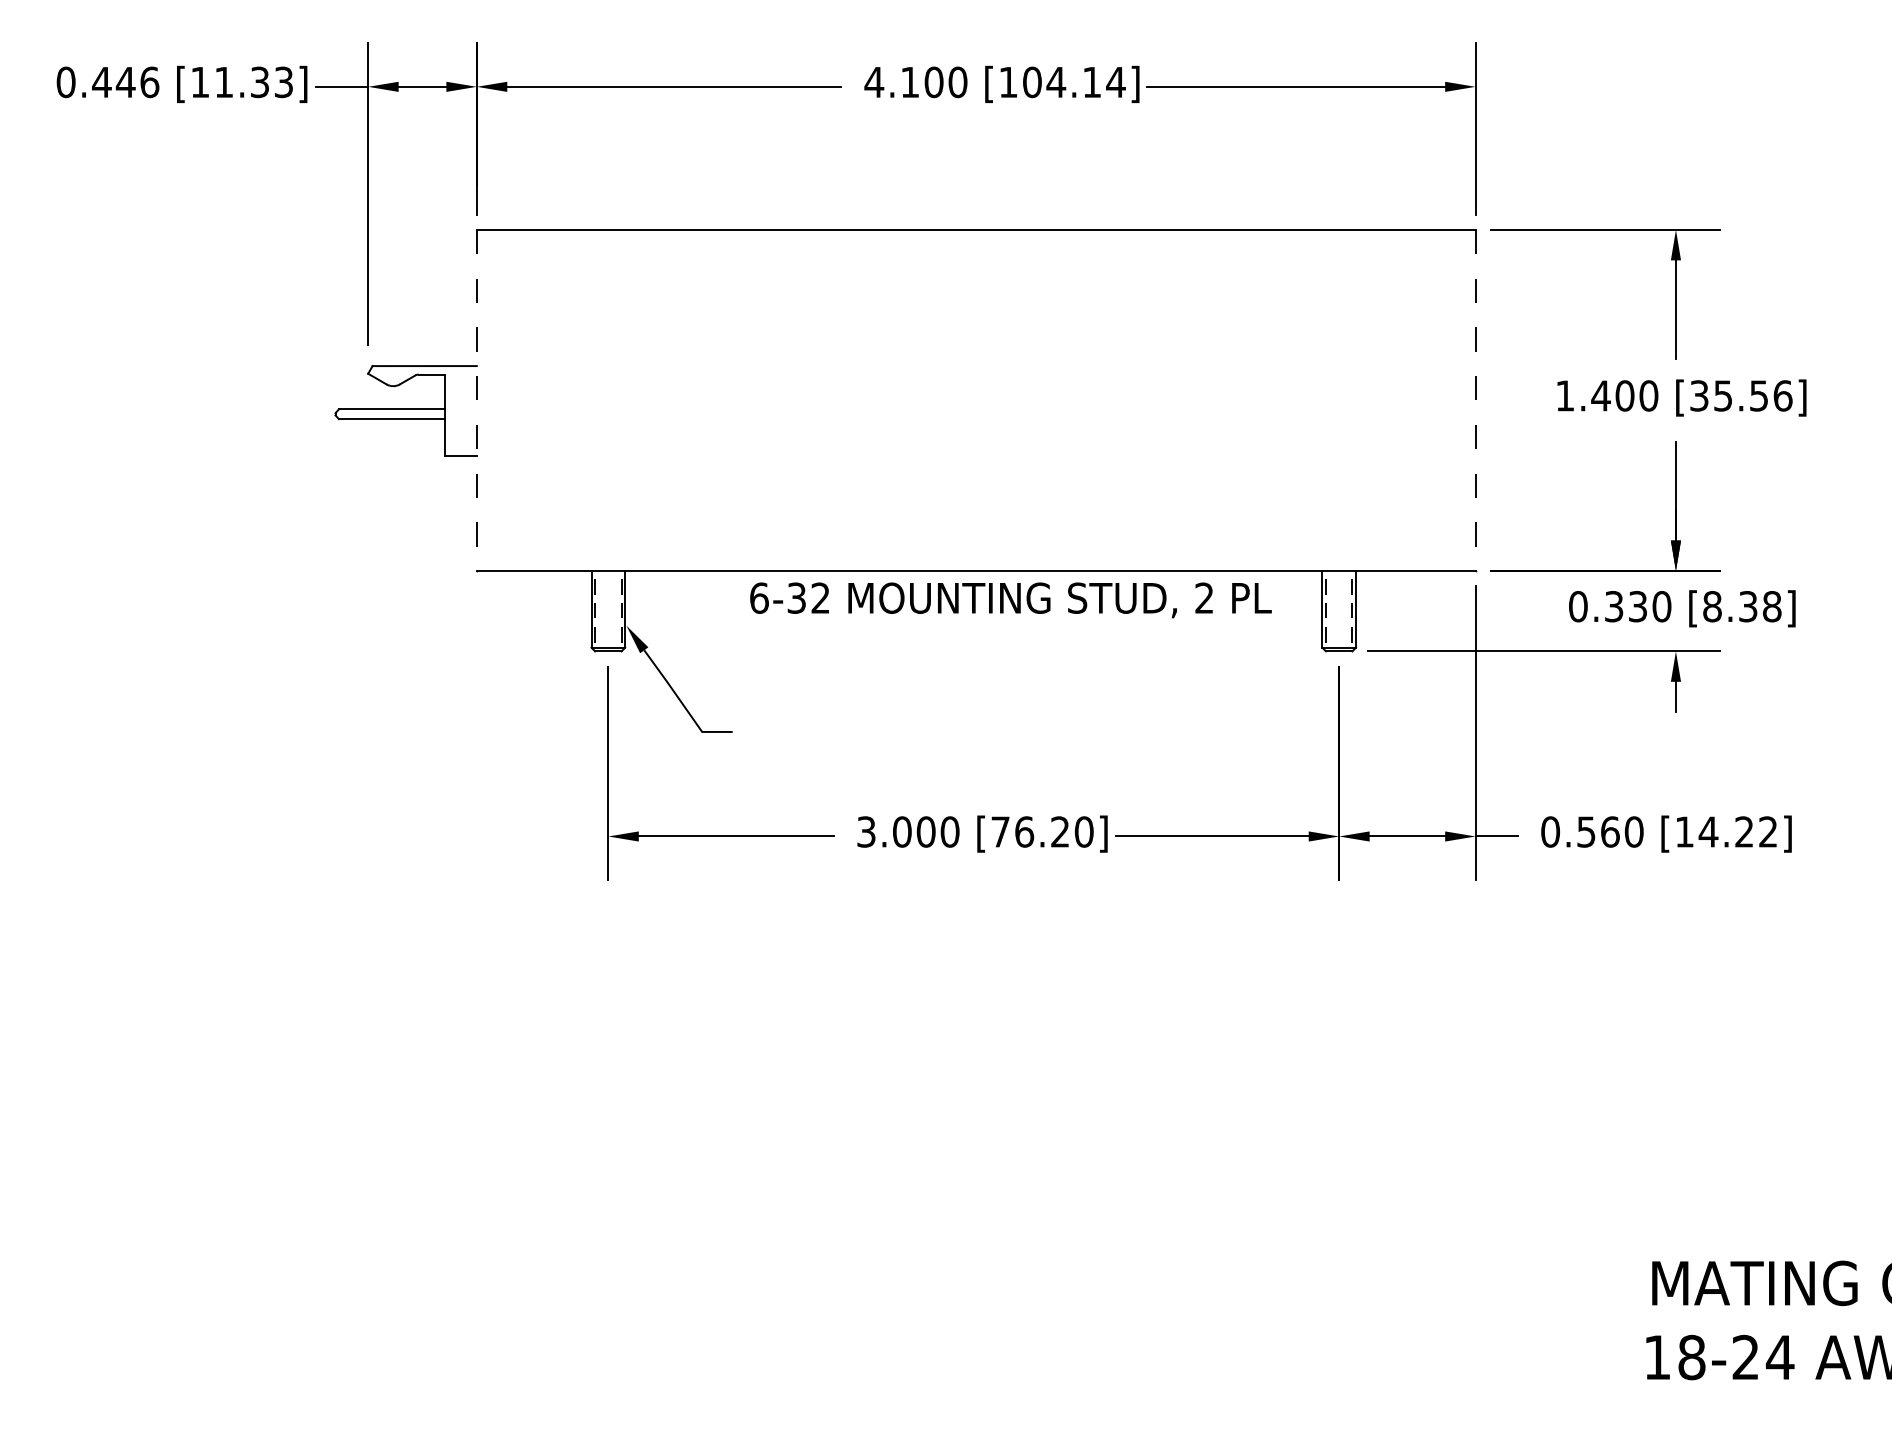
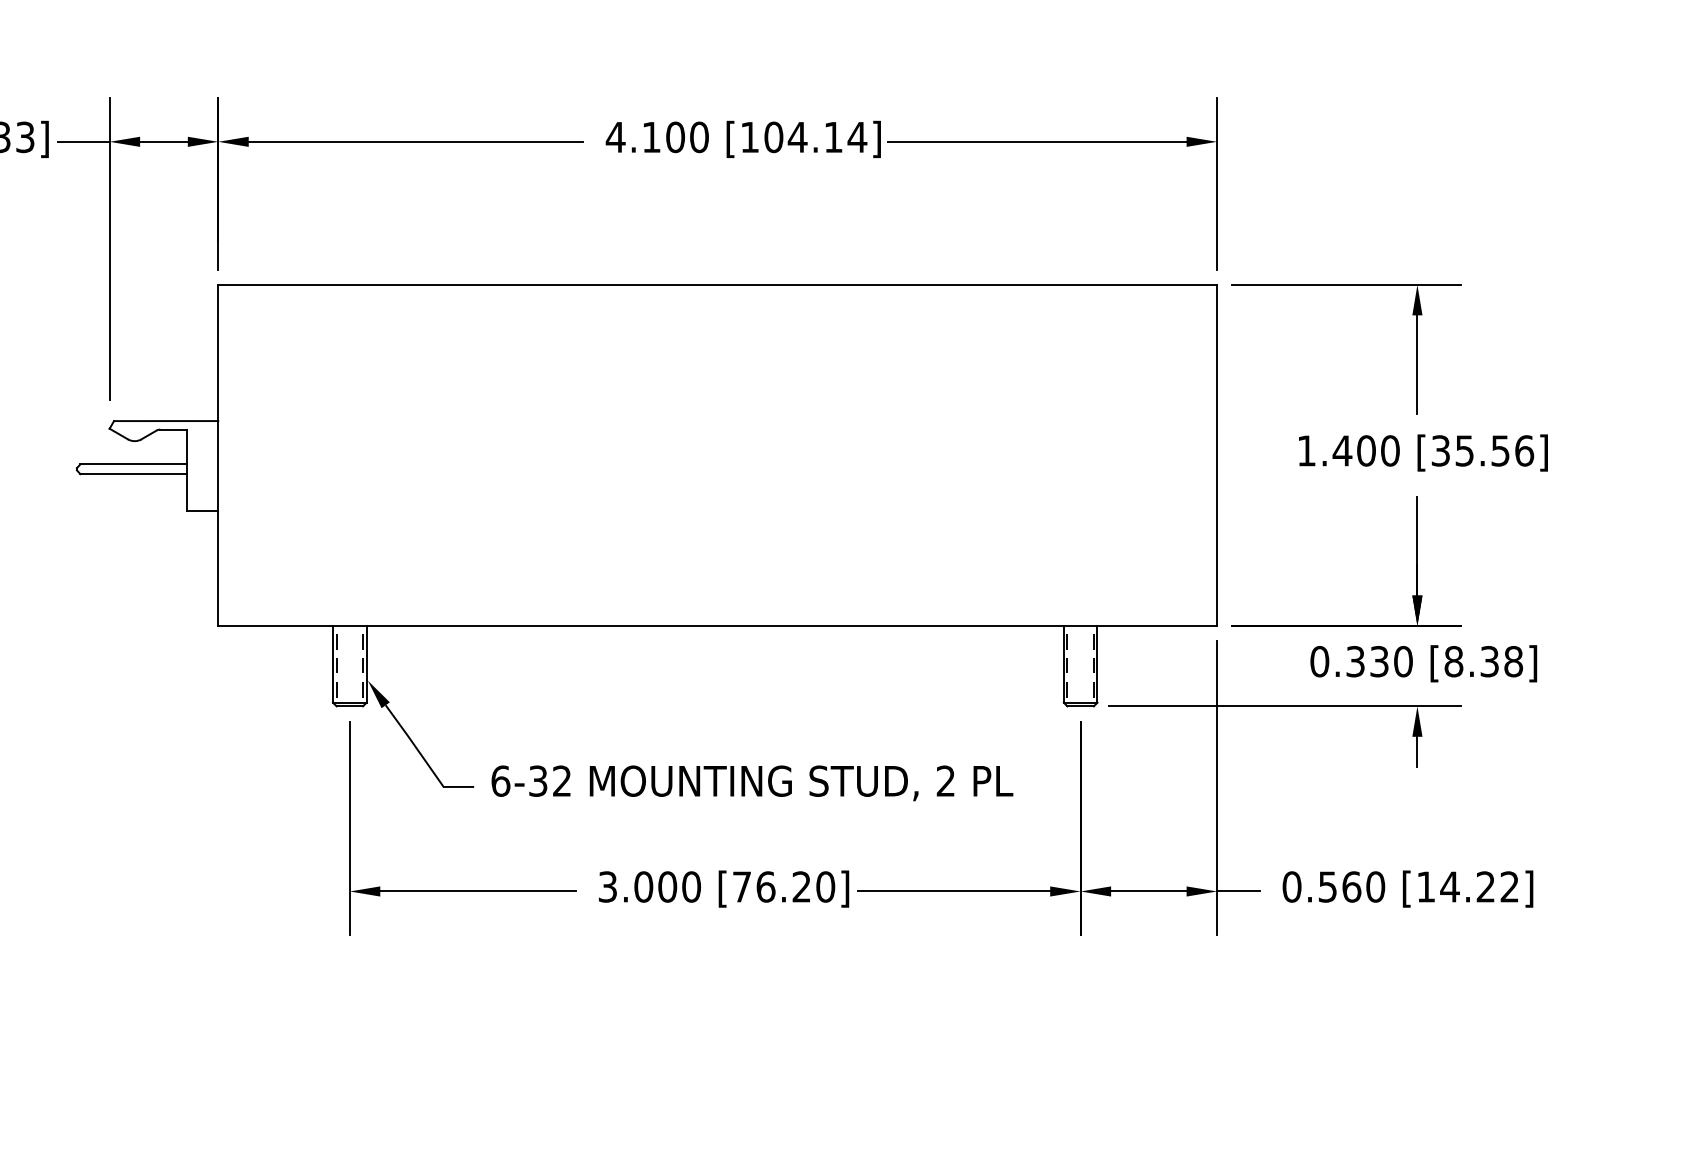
line: (476, 400) -> (217, 455), dashed -> solid
line: (1475, 400) -> (1216, 455), dashed -> solid
text: (1010, 600) -> (751, 783), moved

